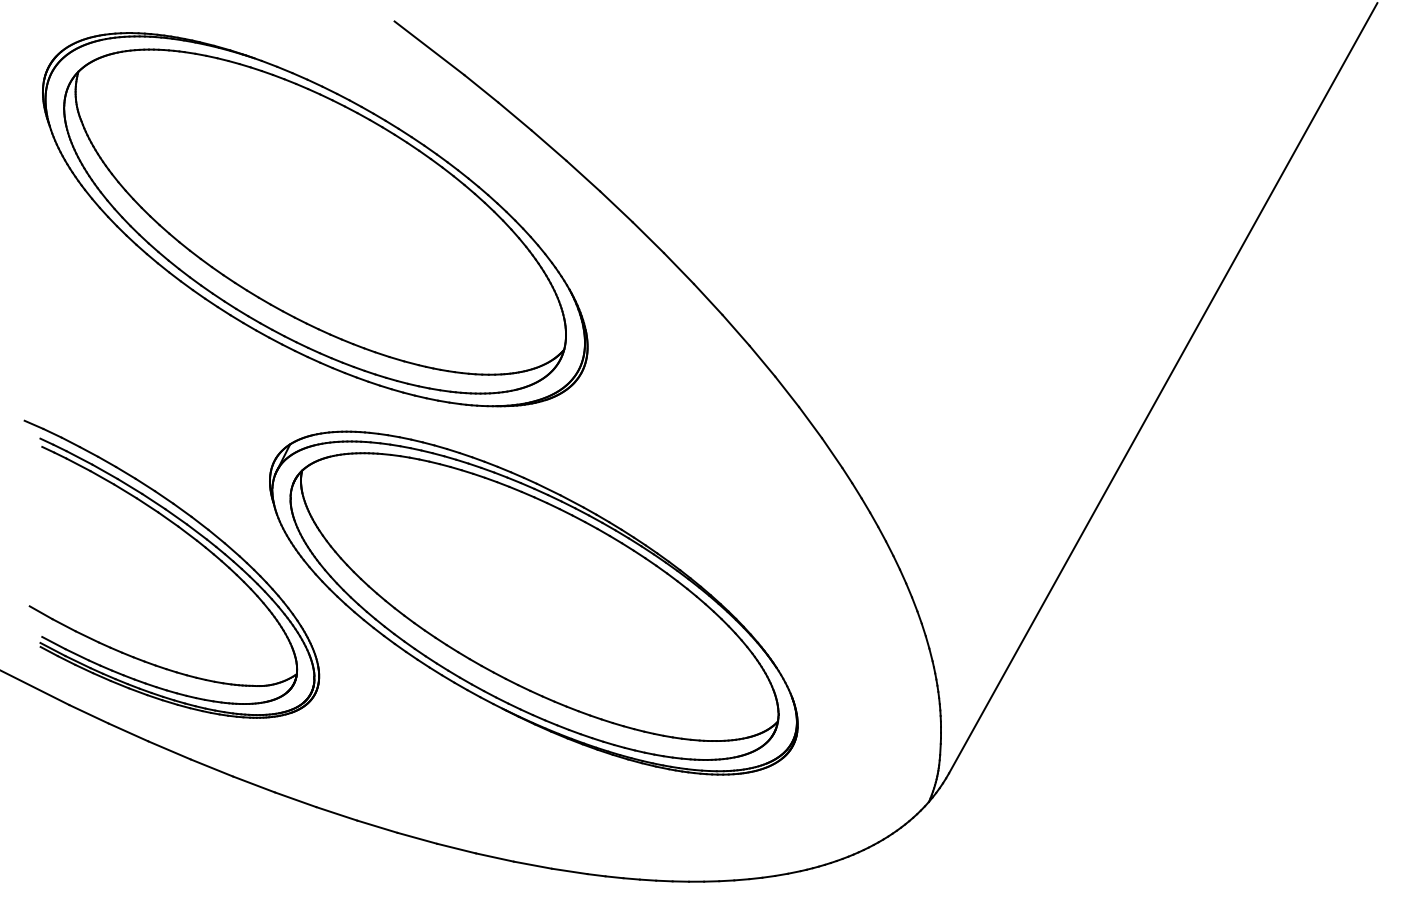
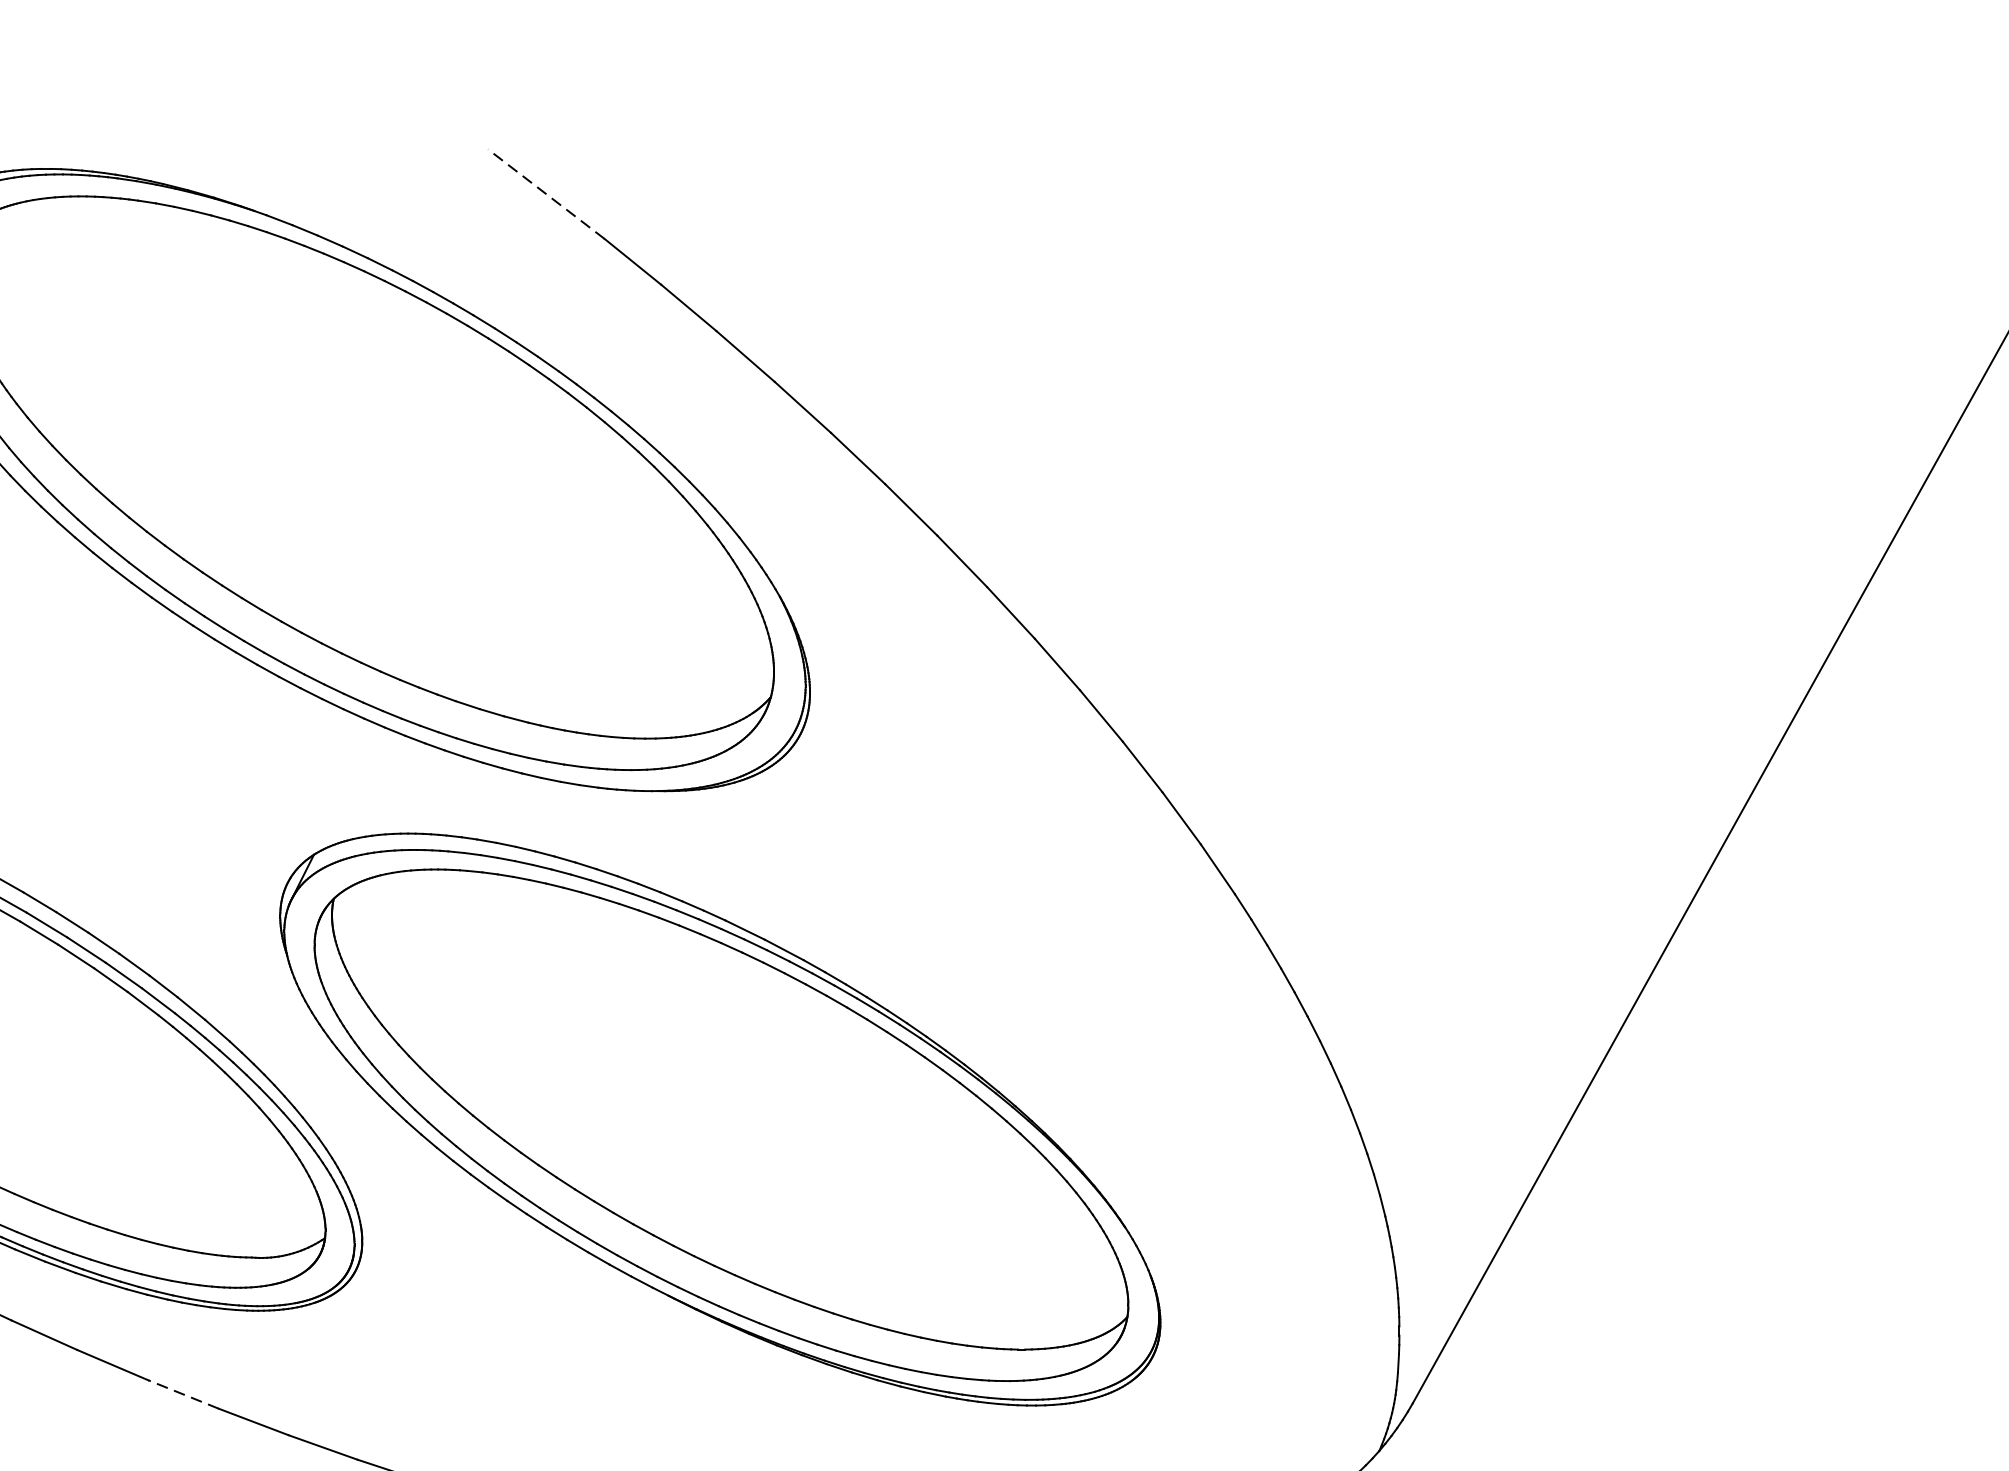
line: (429, 47) -> (546, 192), solid -> dashed
line: (212, 768) -> (184, 1395), solid -> dashed

